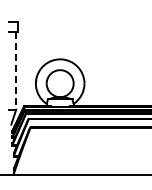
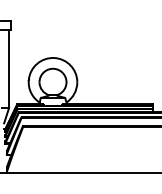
line: (16, 70) -> (9, 69), dashed -> solid

